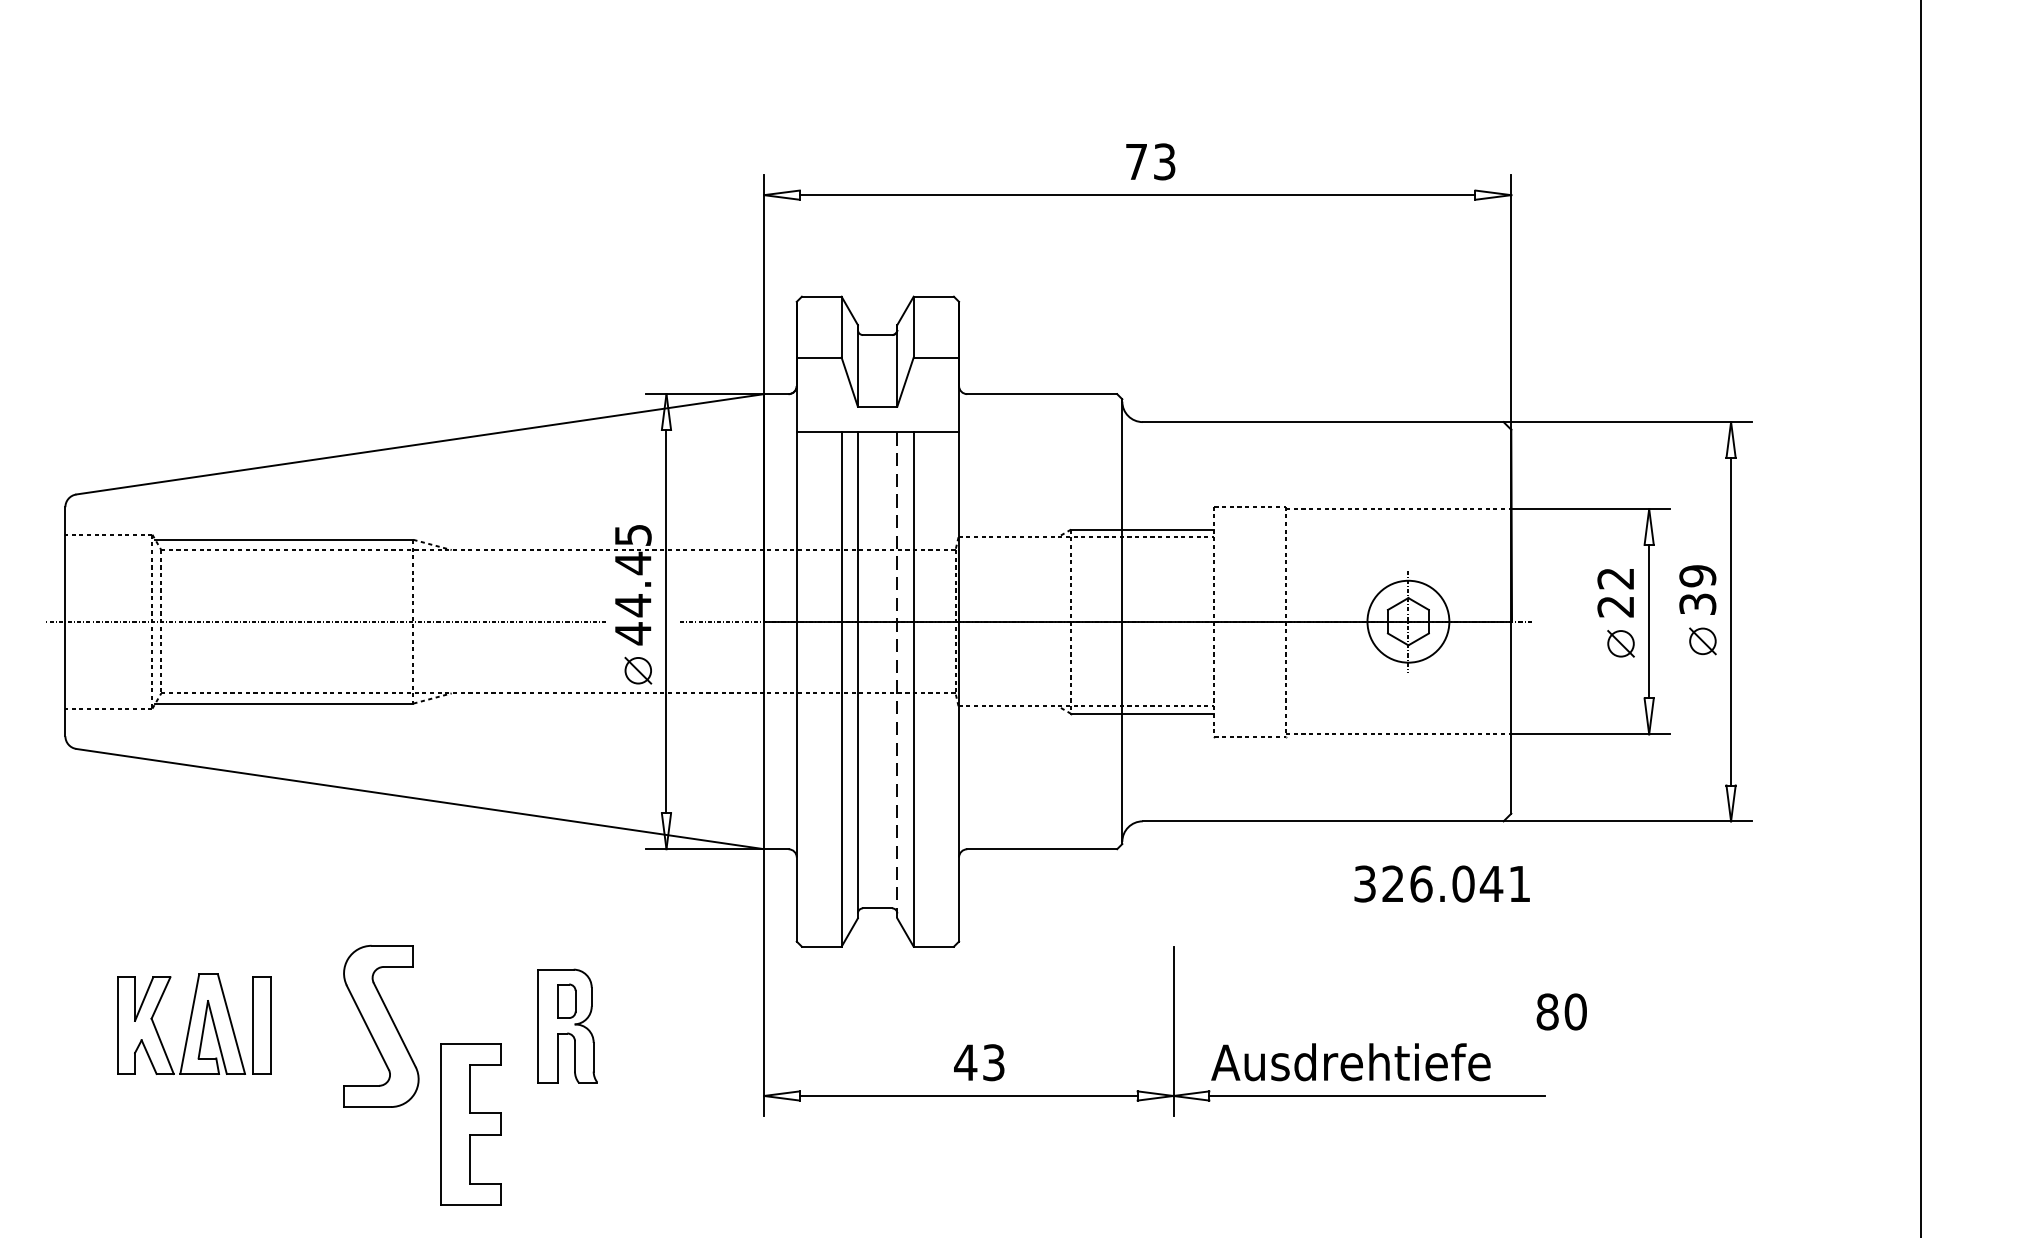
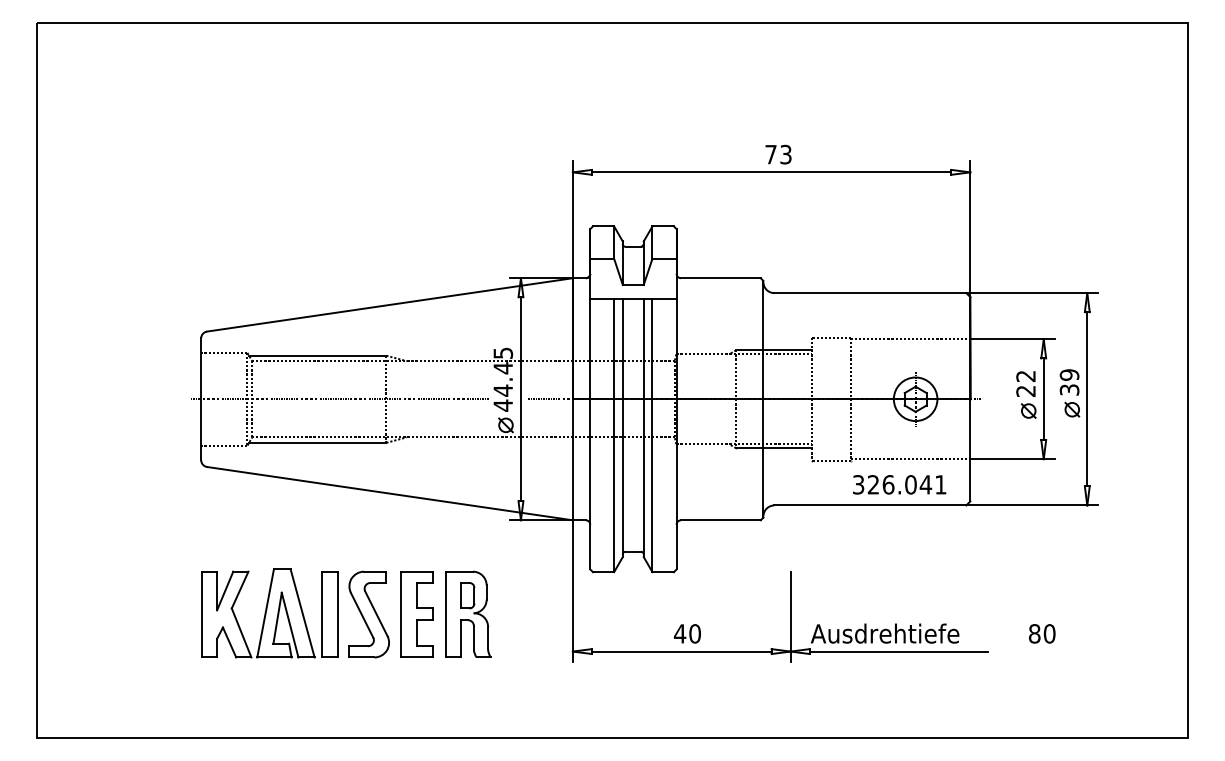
line: (896, 676) -> (643, 428), dashed -> solid
text: (1441, 883) -> (899, 484), moved
text: (1562, 1011) -> (1042, 633), moved
part: (193, 1024) -> (269, 613), size x1.67
part: (567, 1024) -> (468, 613), size x1.43
text: (992, 1061) -> (694, 633), 43 -> 40
part: (470, 1124) -> (416, 614), moved

